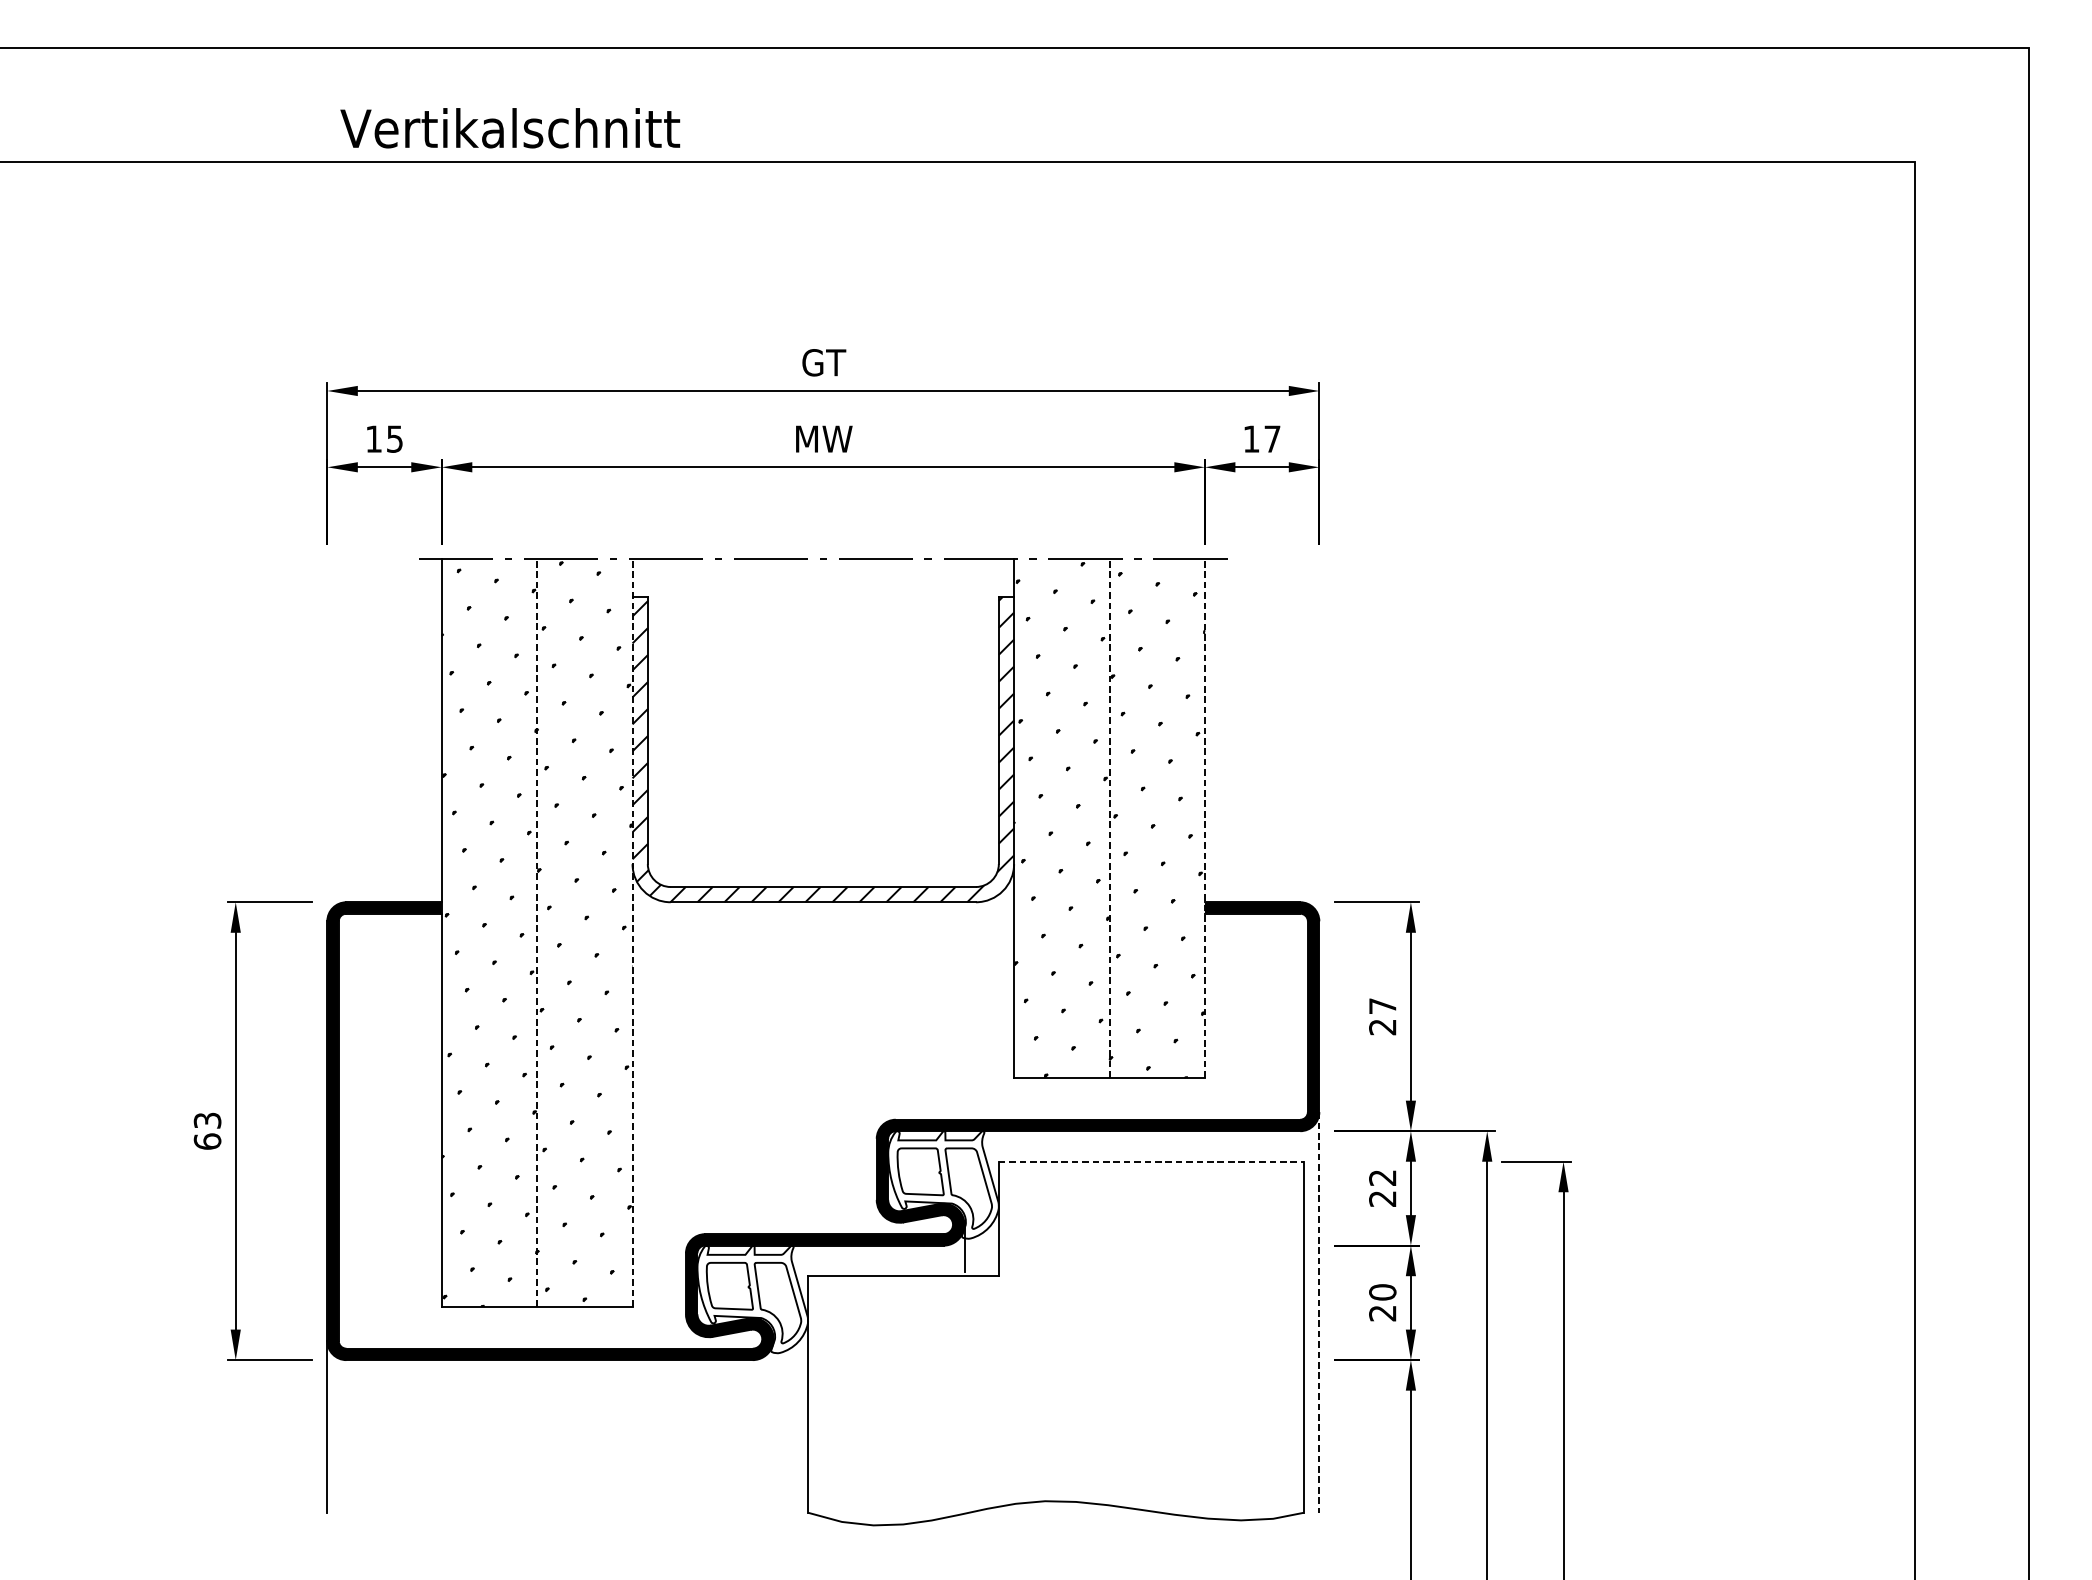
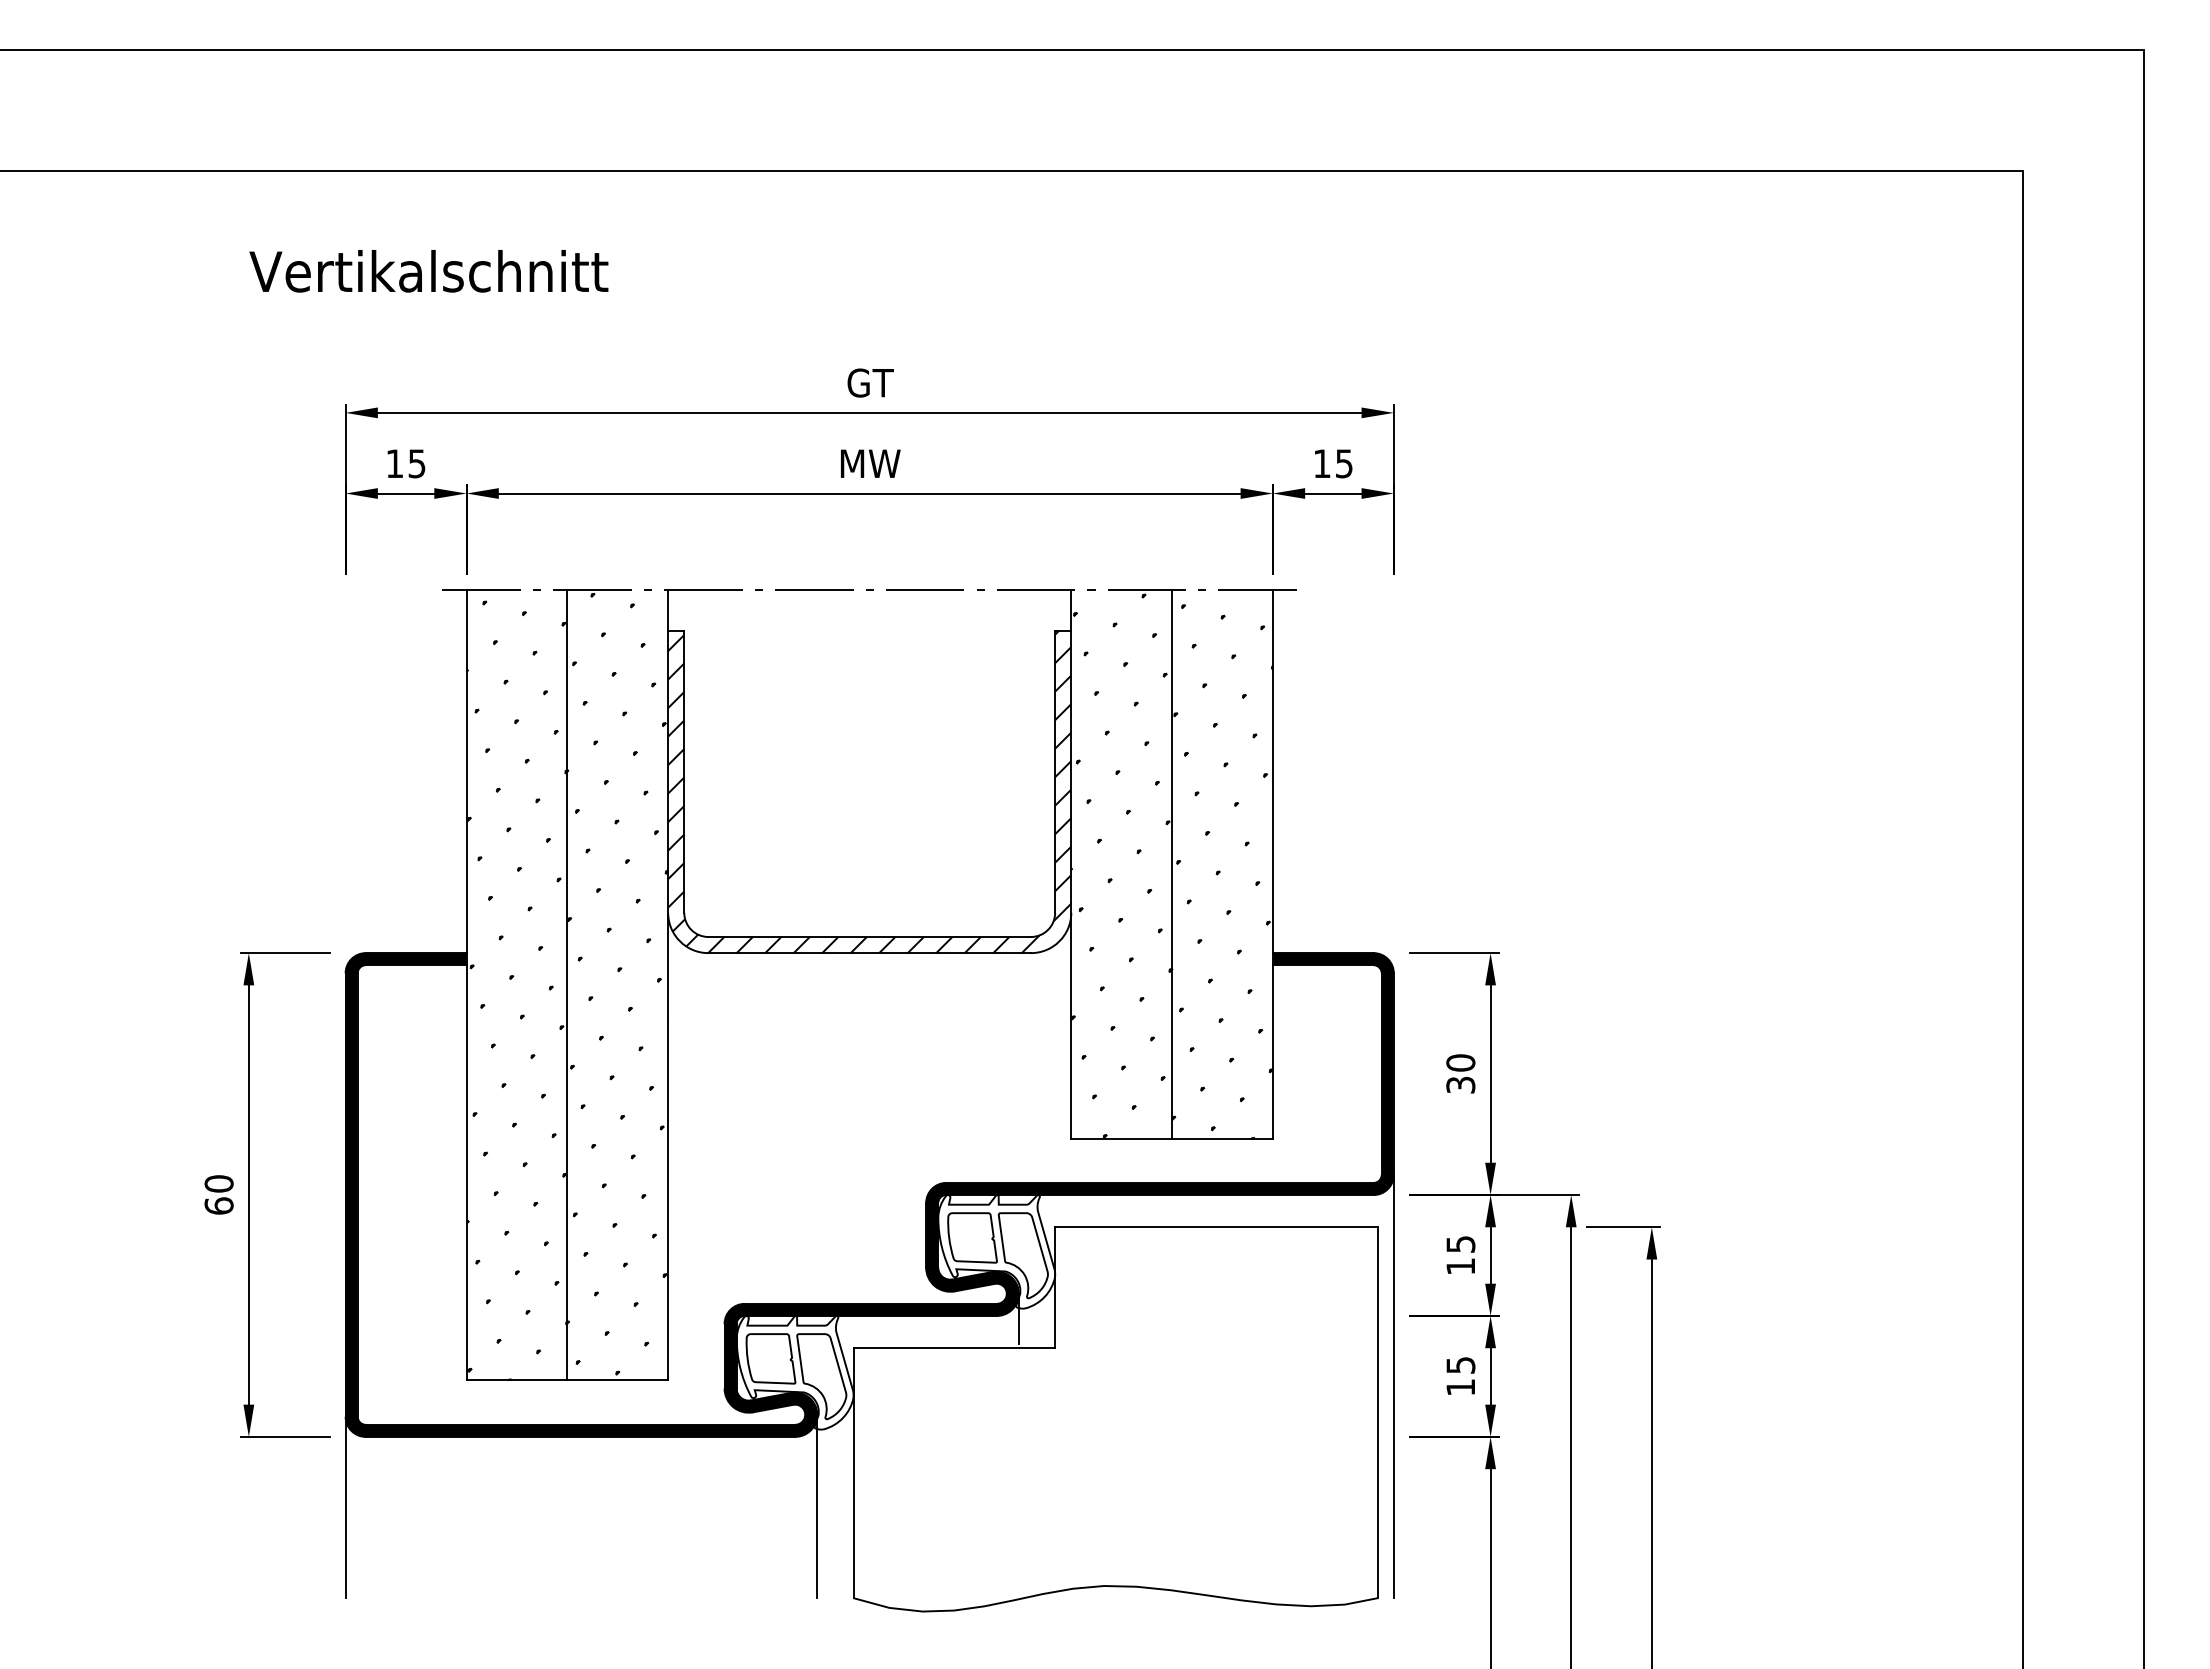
text: (509, 128) -> (428, 271), moved
text: (1272, 438) -> (1344, 463), 17 -> 15
line: (1109, 817) -> (1172, 863), dashed -> solid
line: (1204, 817) -> (1272, 863), dashed -> solid
line: (537, 931) -> (567, 984), dashed -> solid
line: (632, 931) -> (668, 984), dashed -> solid
text: (1382, 1016) -> (1460, 1073), 27 -> 30
text: (207, 1120) -> (218, 1183), 63 -> 60
line: (1151, 1161) -> (1216, 1227), dashed -> solid
text: (1382, 1188) -> (1460, 1255), 22 -> 15
text: (1382, 1302) -> (1460, 1375), 20 -> 15
line: (1319, 1312) -> (1393, 1386), dashed -> solid
line: (773, 1425) -> (817, 1506), added

